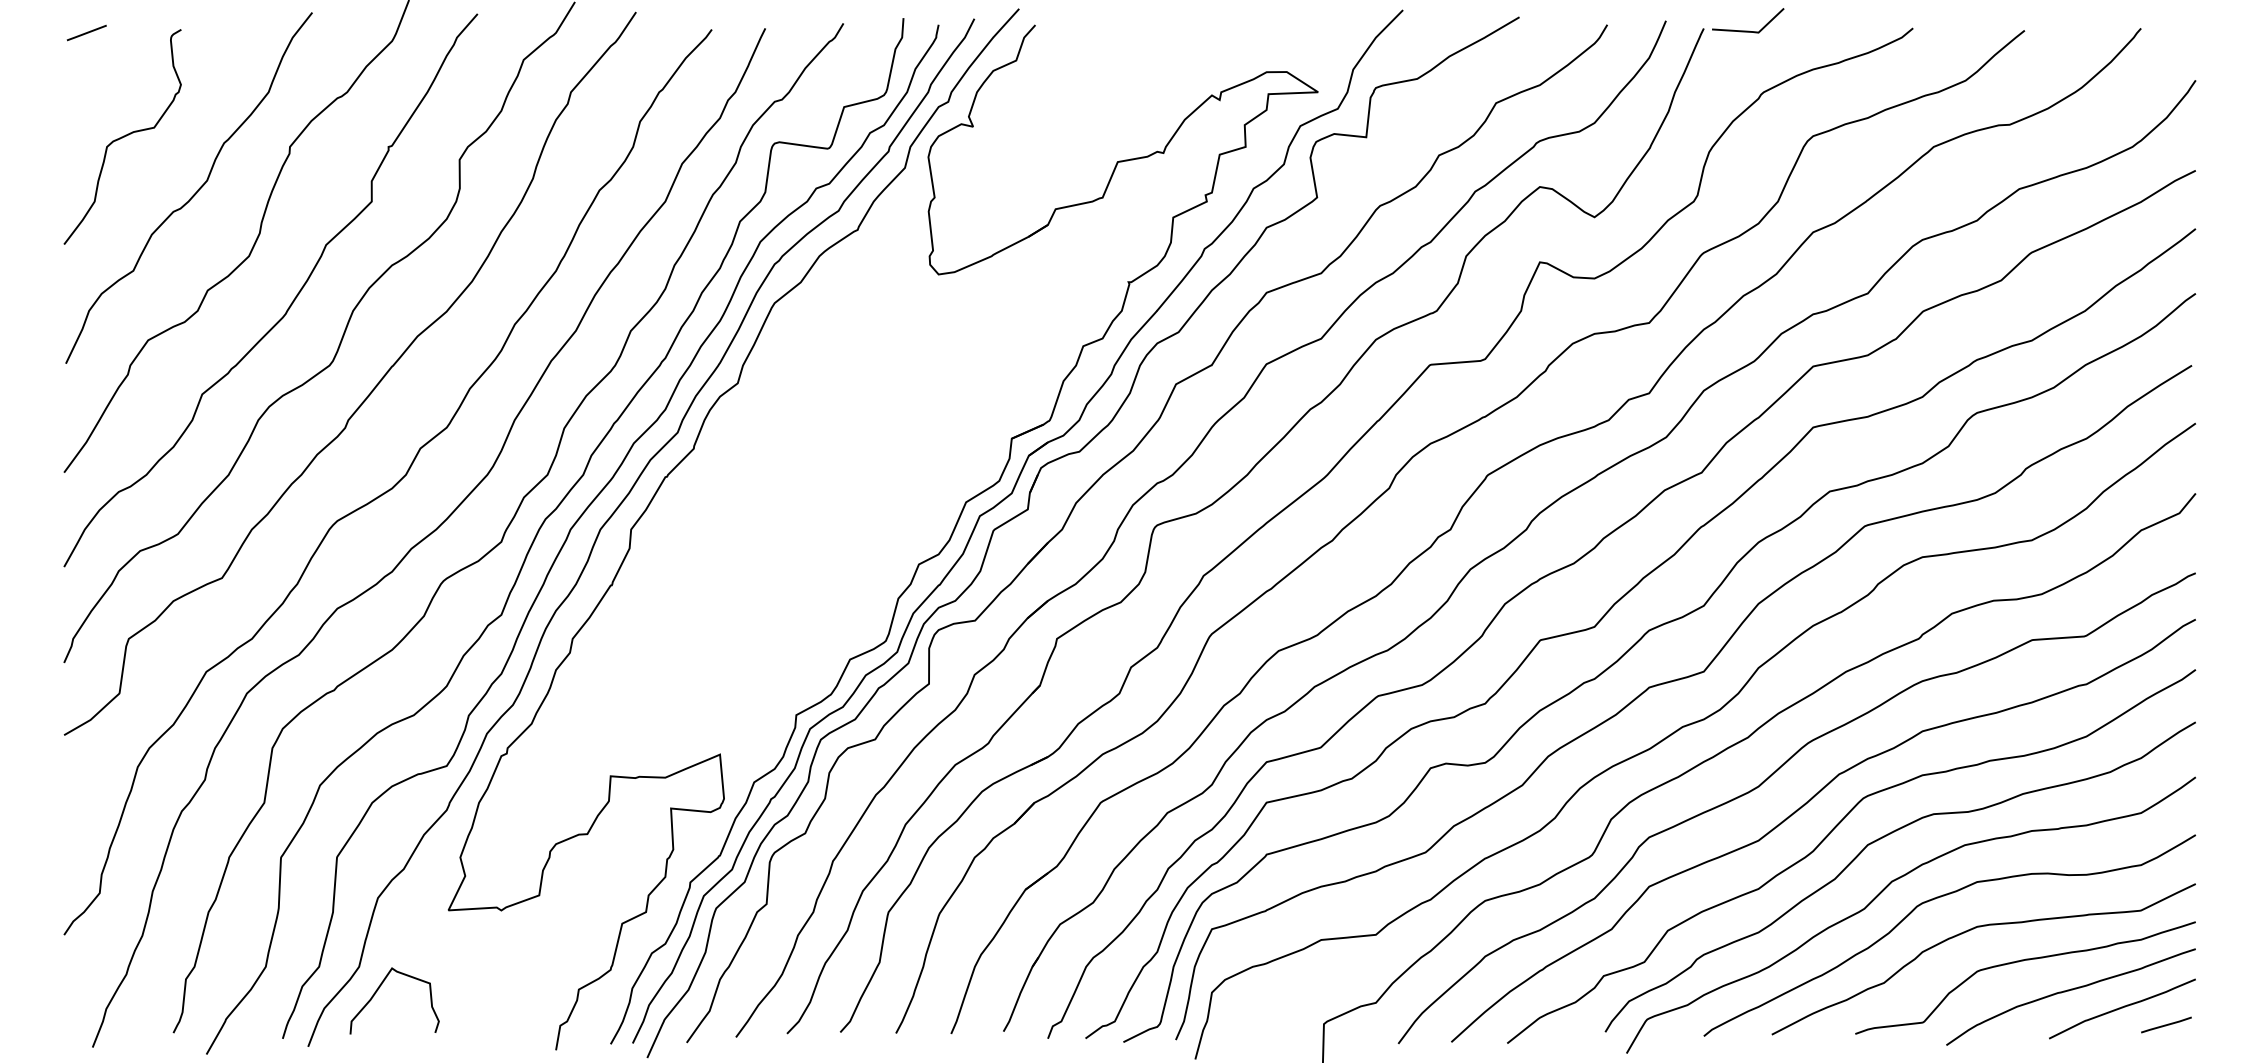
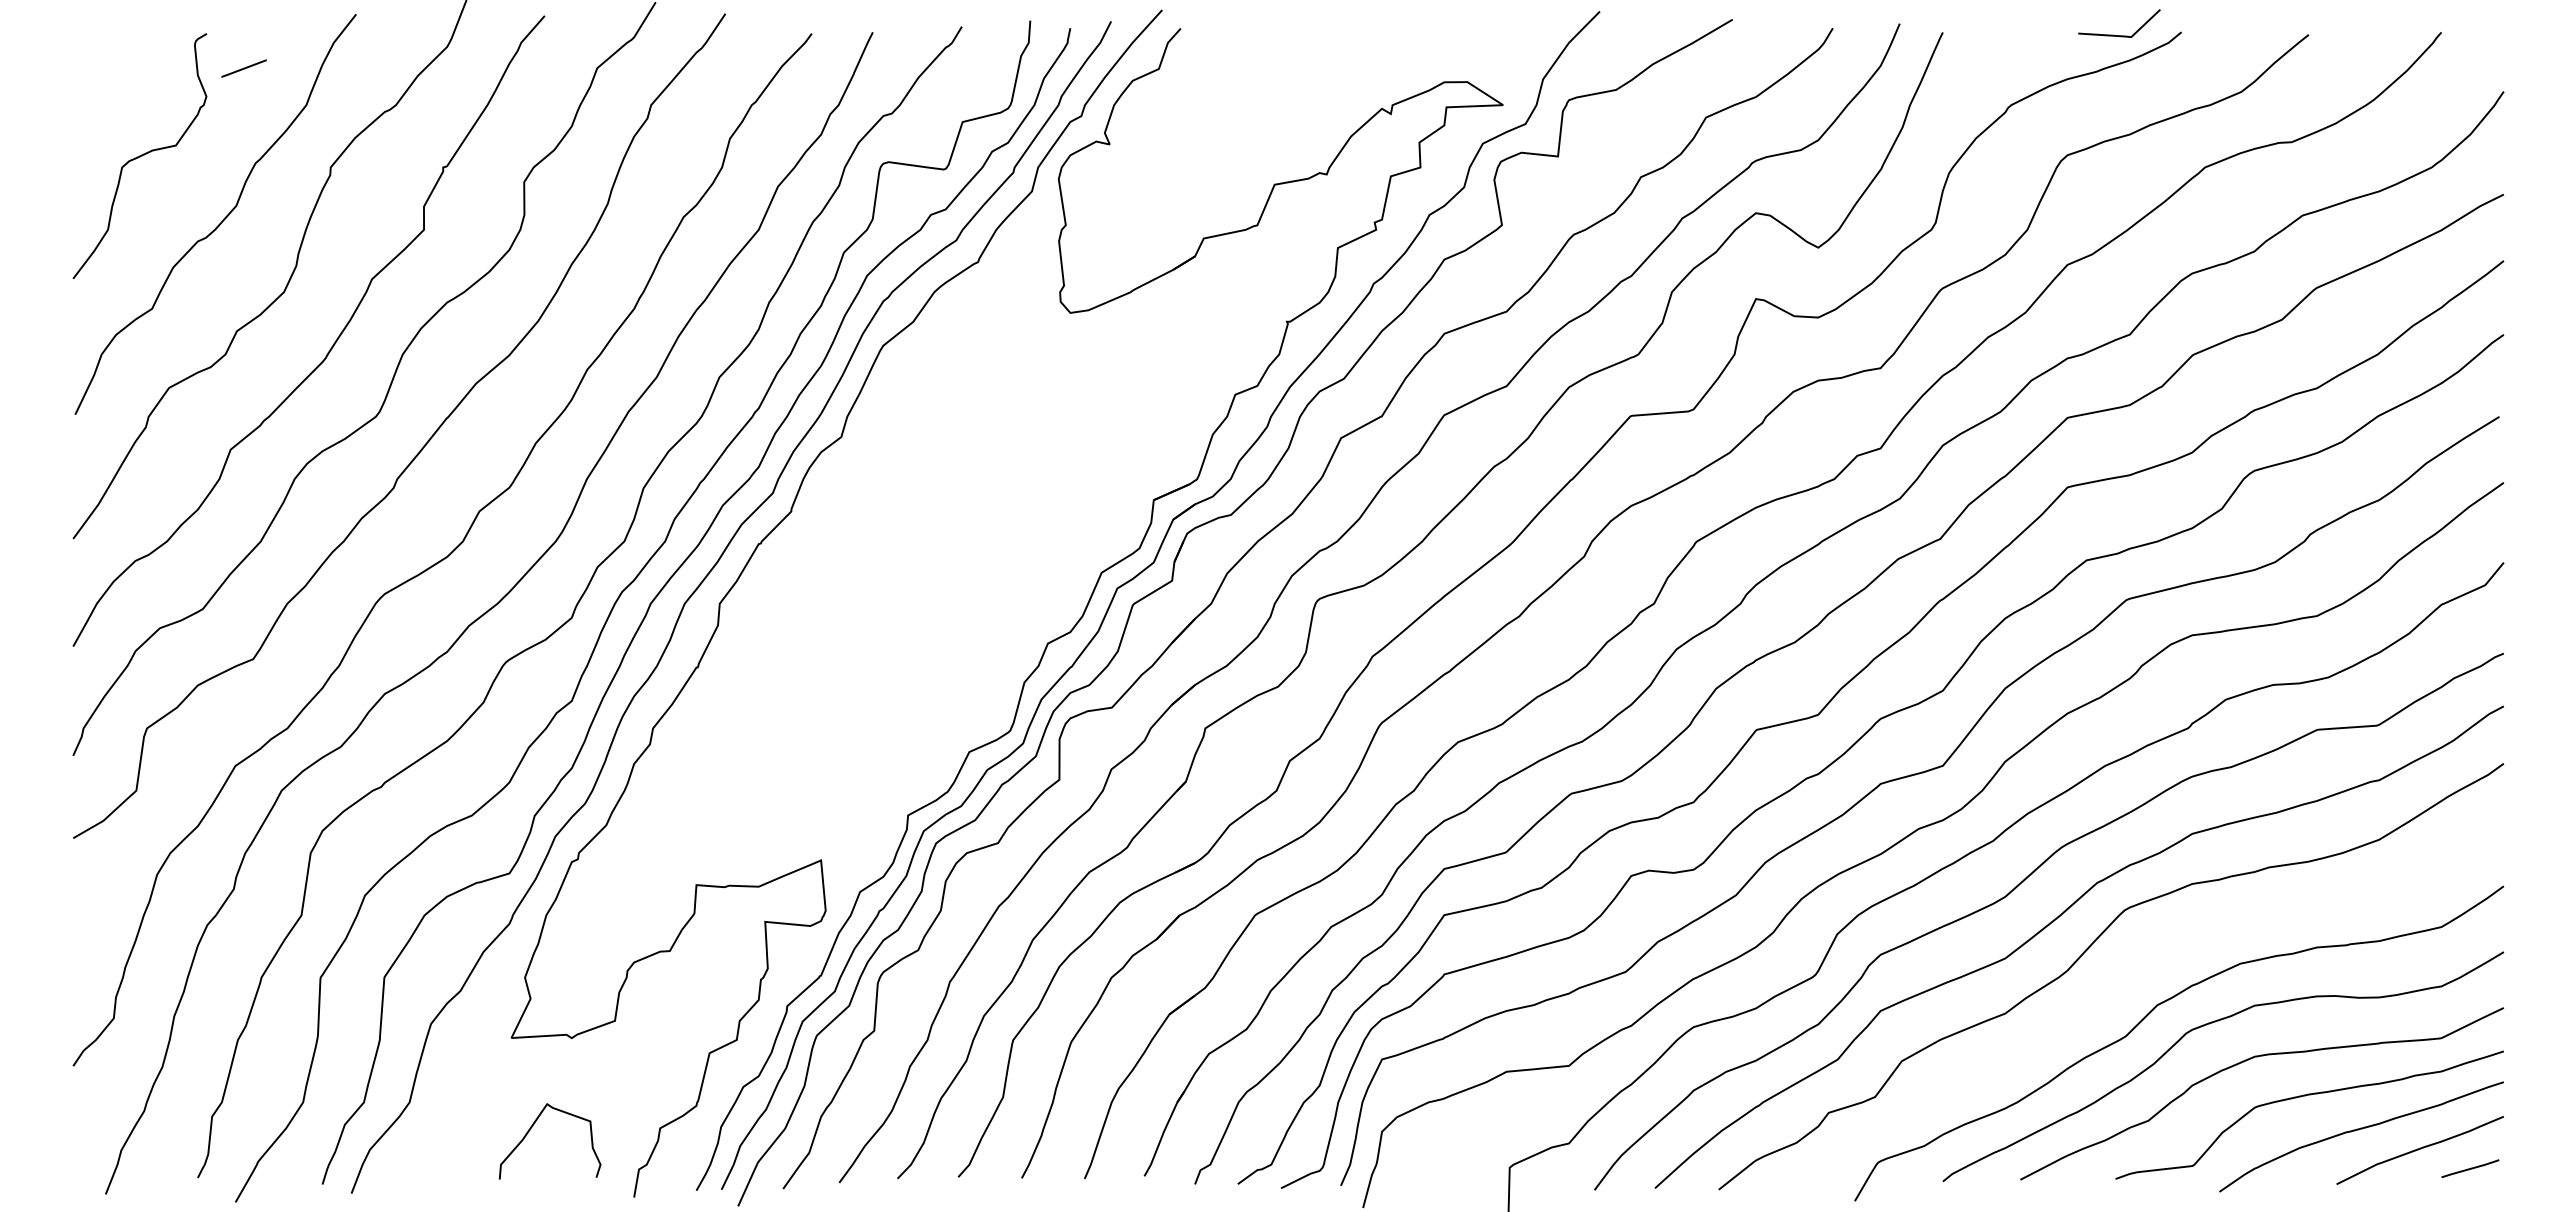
line: (1748, 31) -> (2119, 35), moved
line: (86, 32) -> (243, 68), moved
curve: (1881, 838) -> (2145, 956), removed
curve: (377, 991) -> (530, 1130), moved

